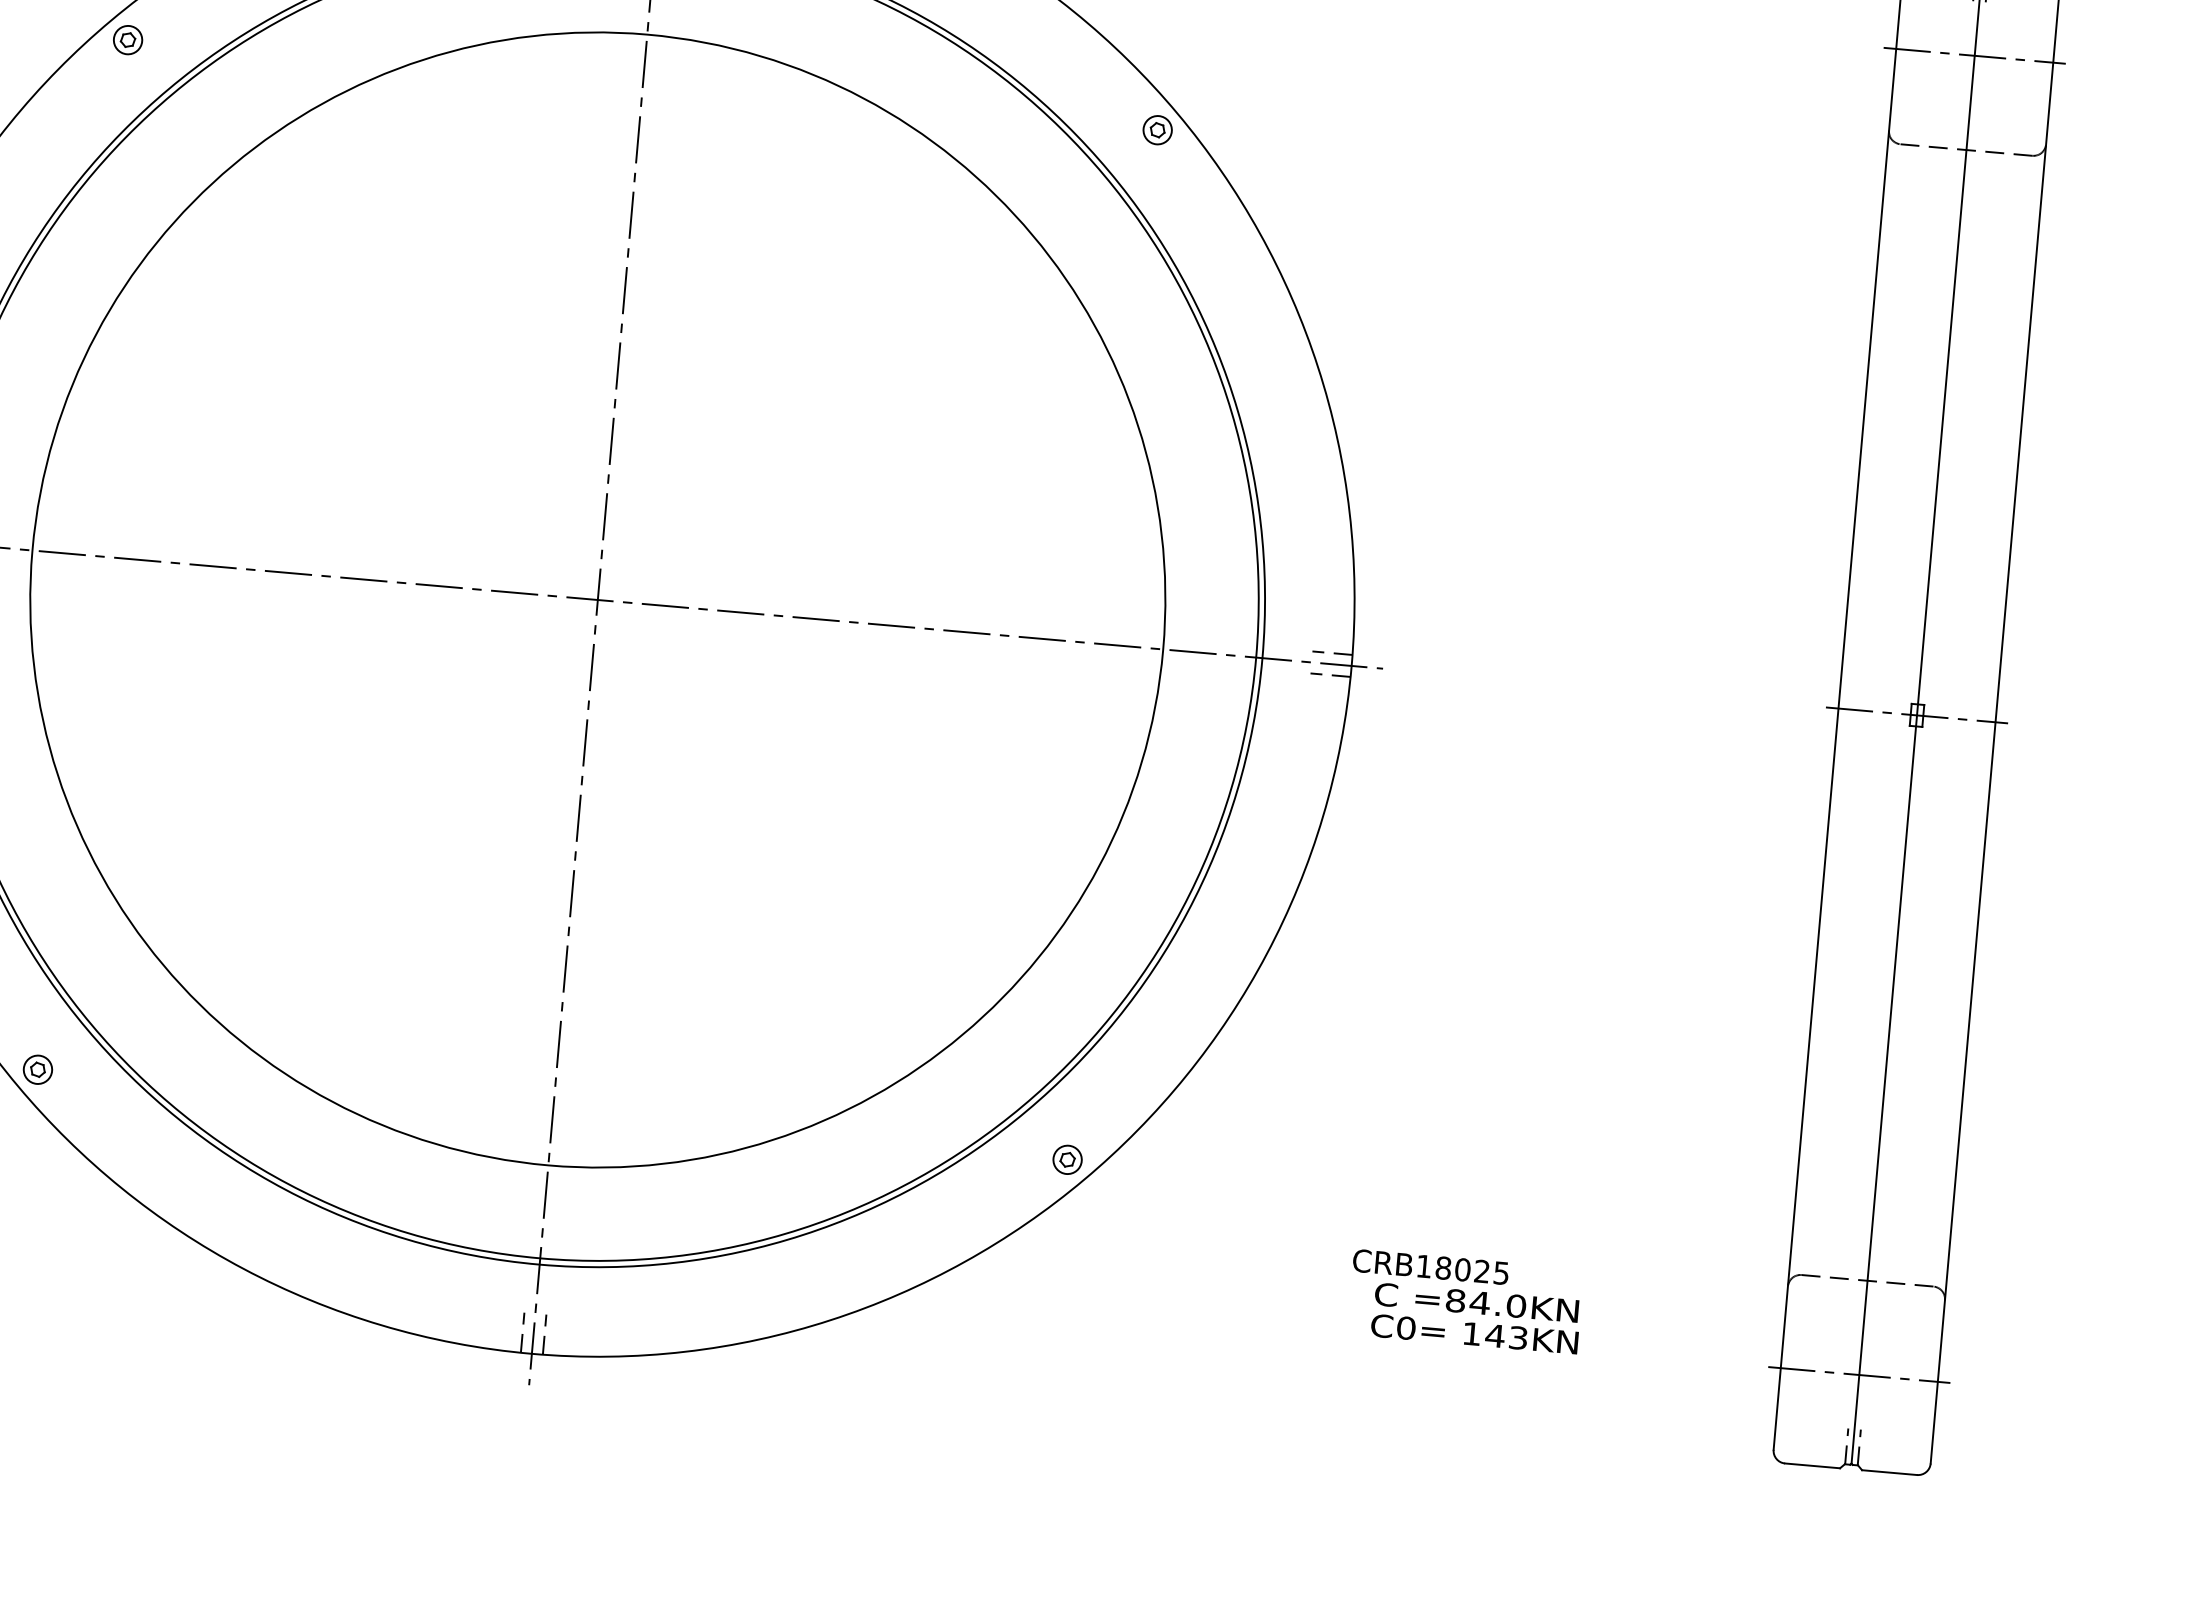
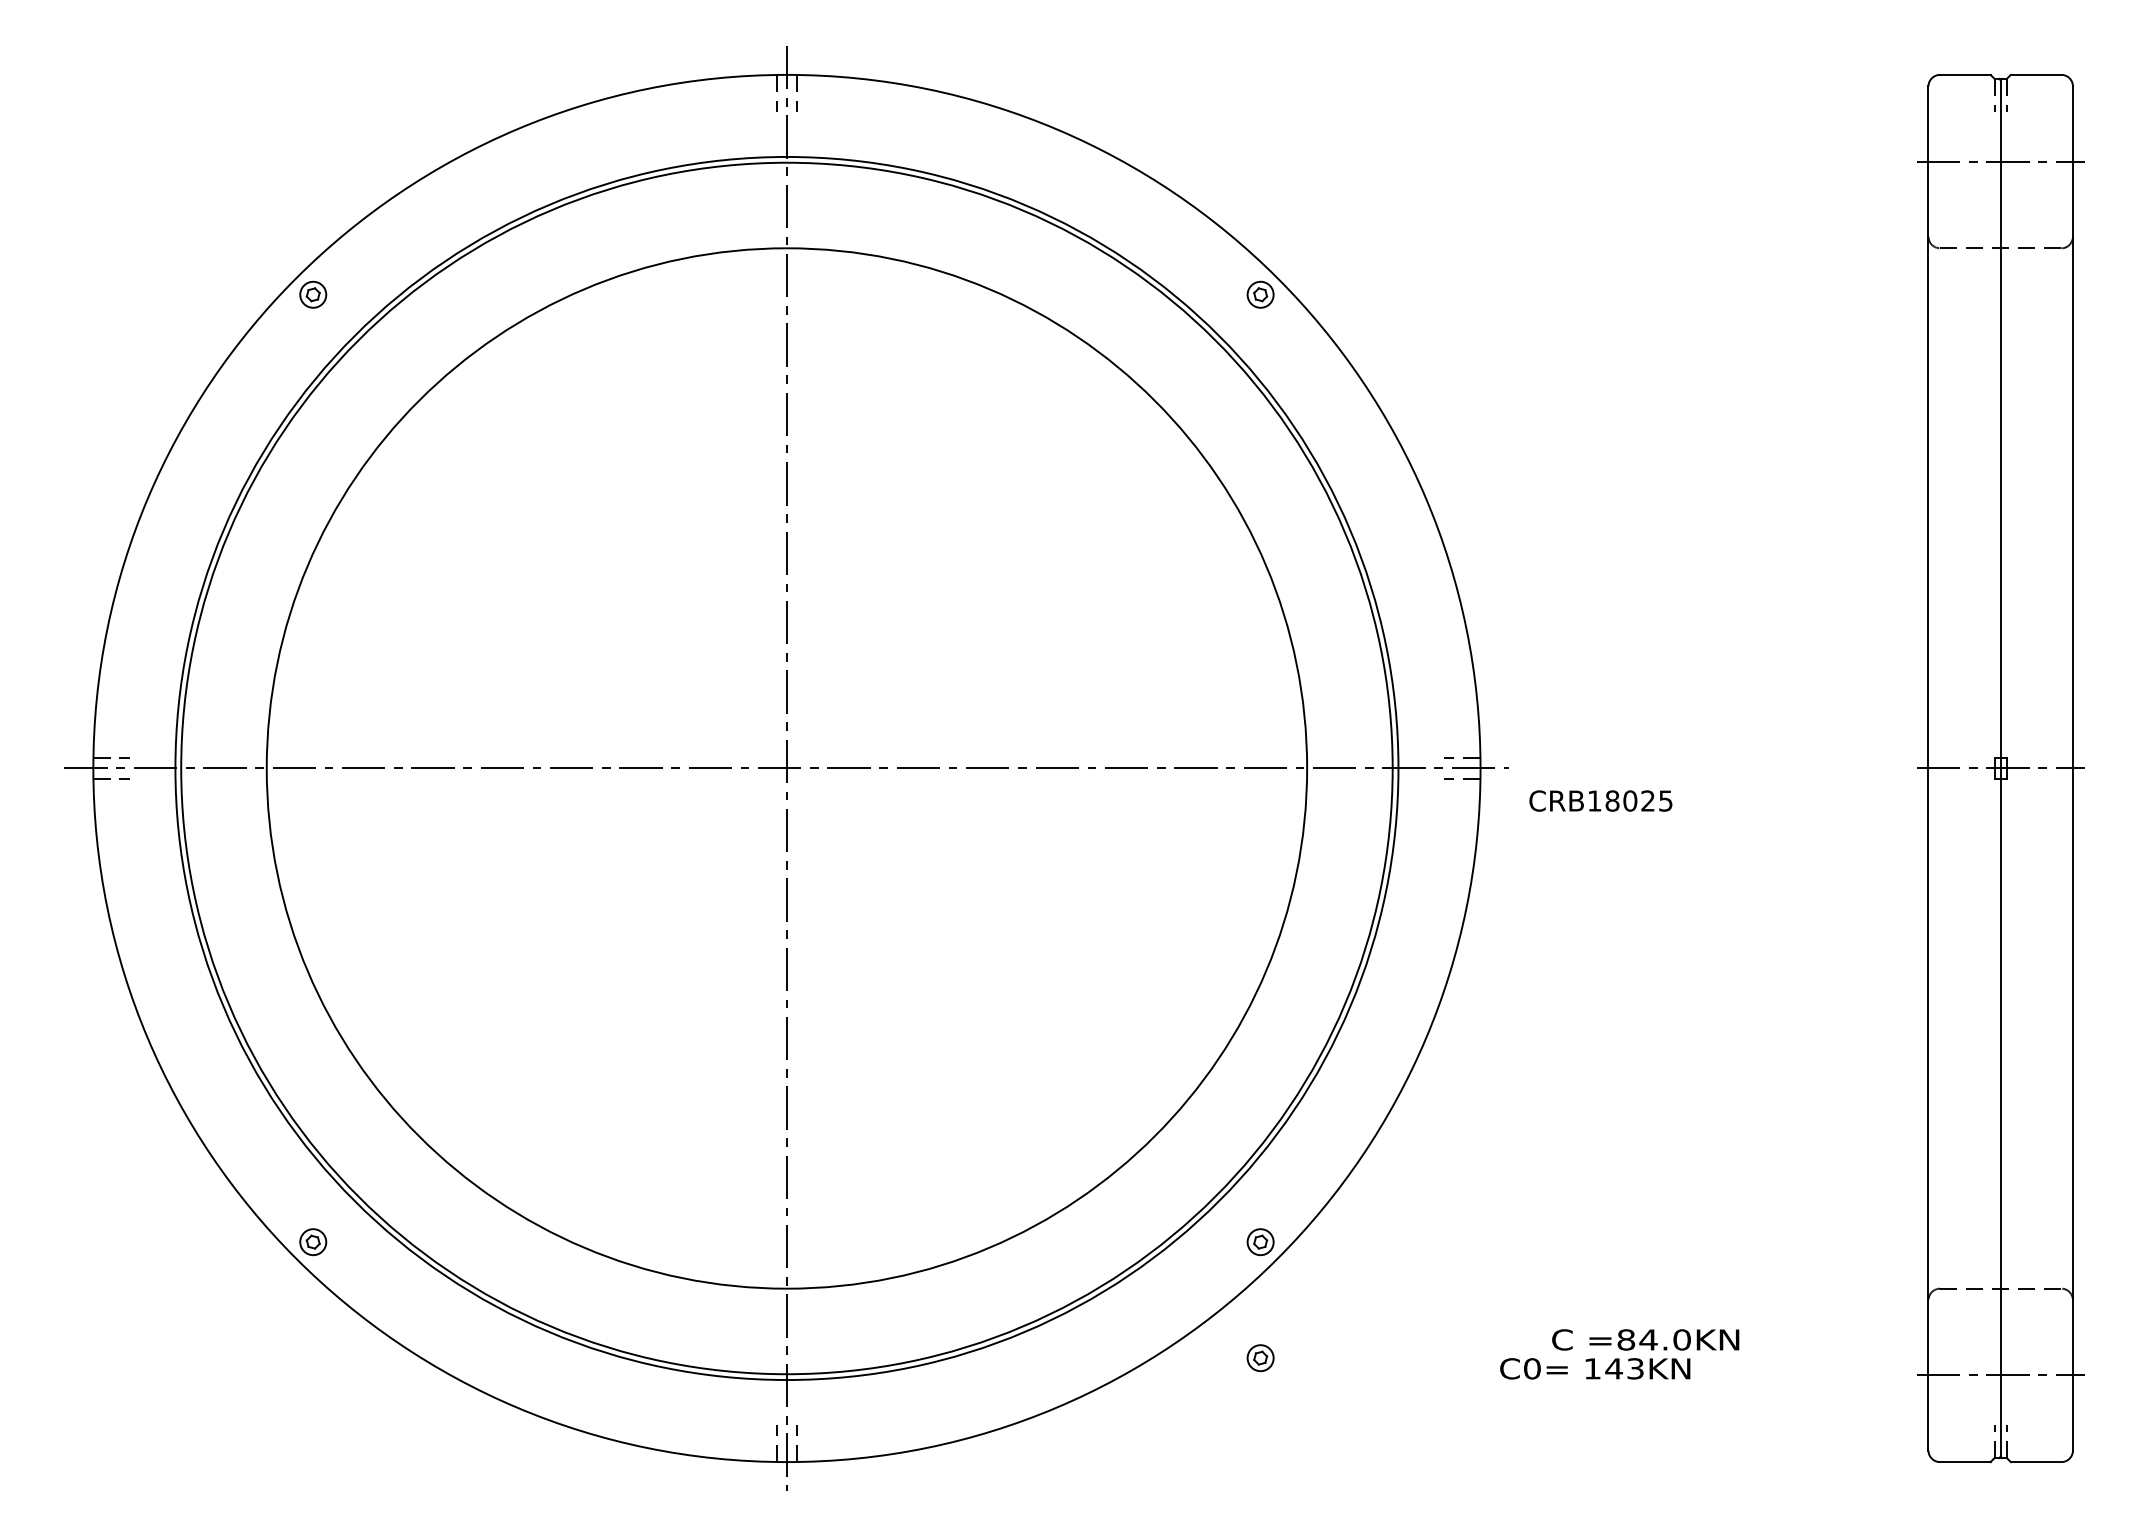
text: (1430, 1266) -> (1600, 800), moved
part: (1056, 1286) -> (1260, 1358), added
text: (1474, 1333) -> (1595, 1368), moved

